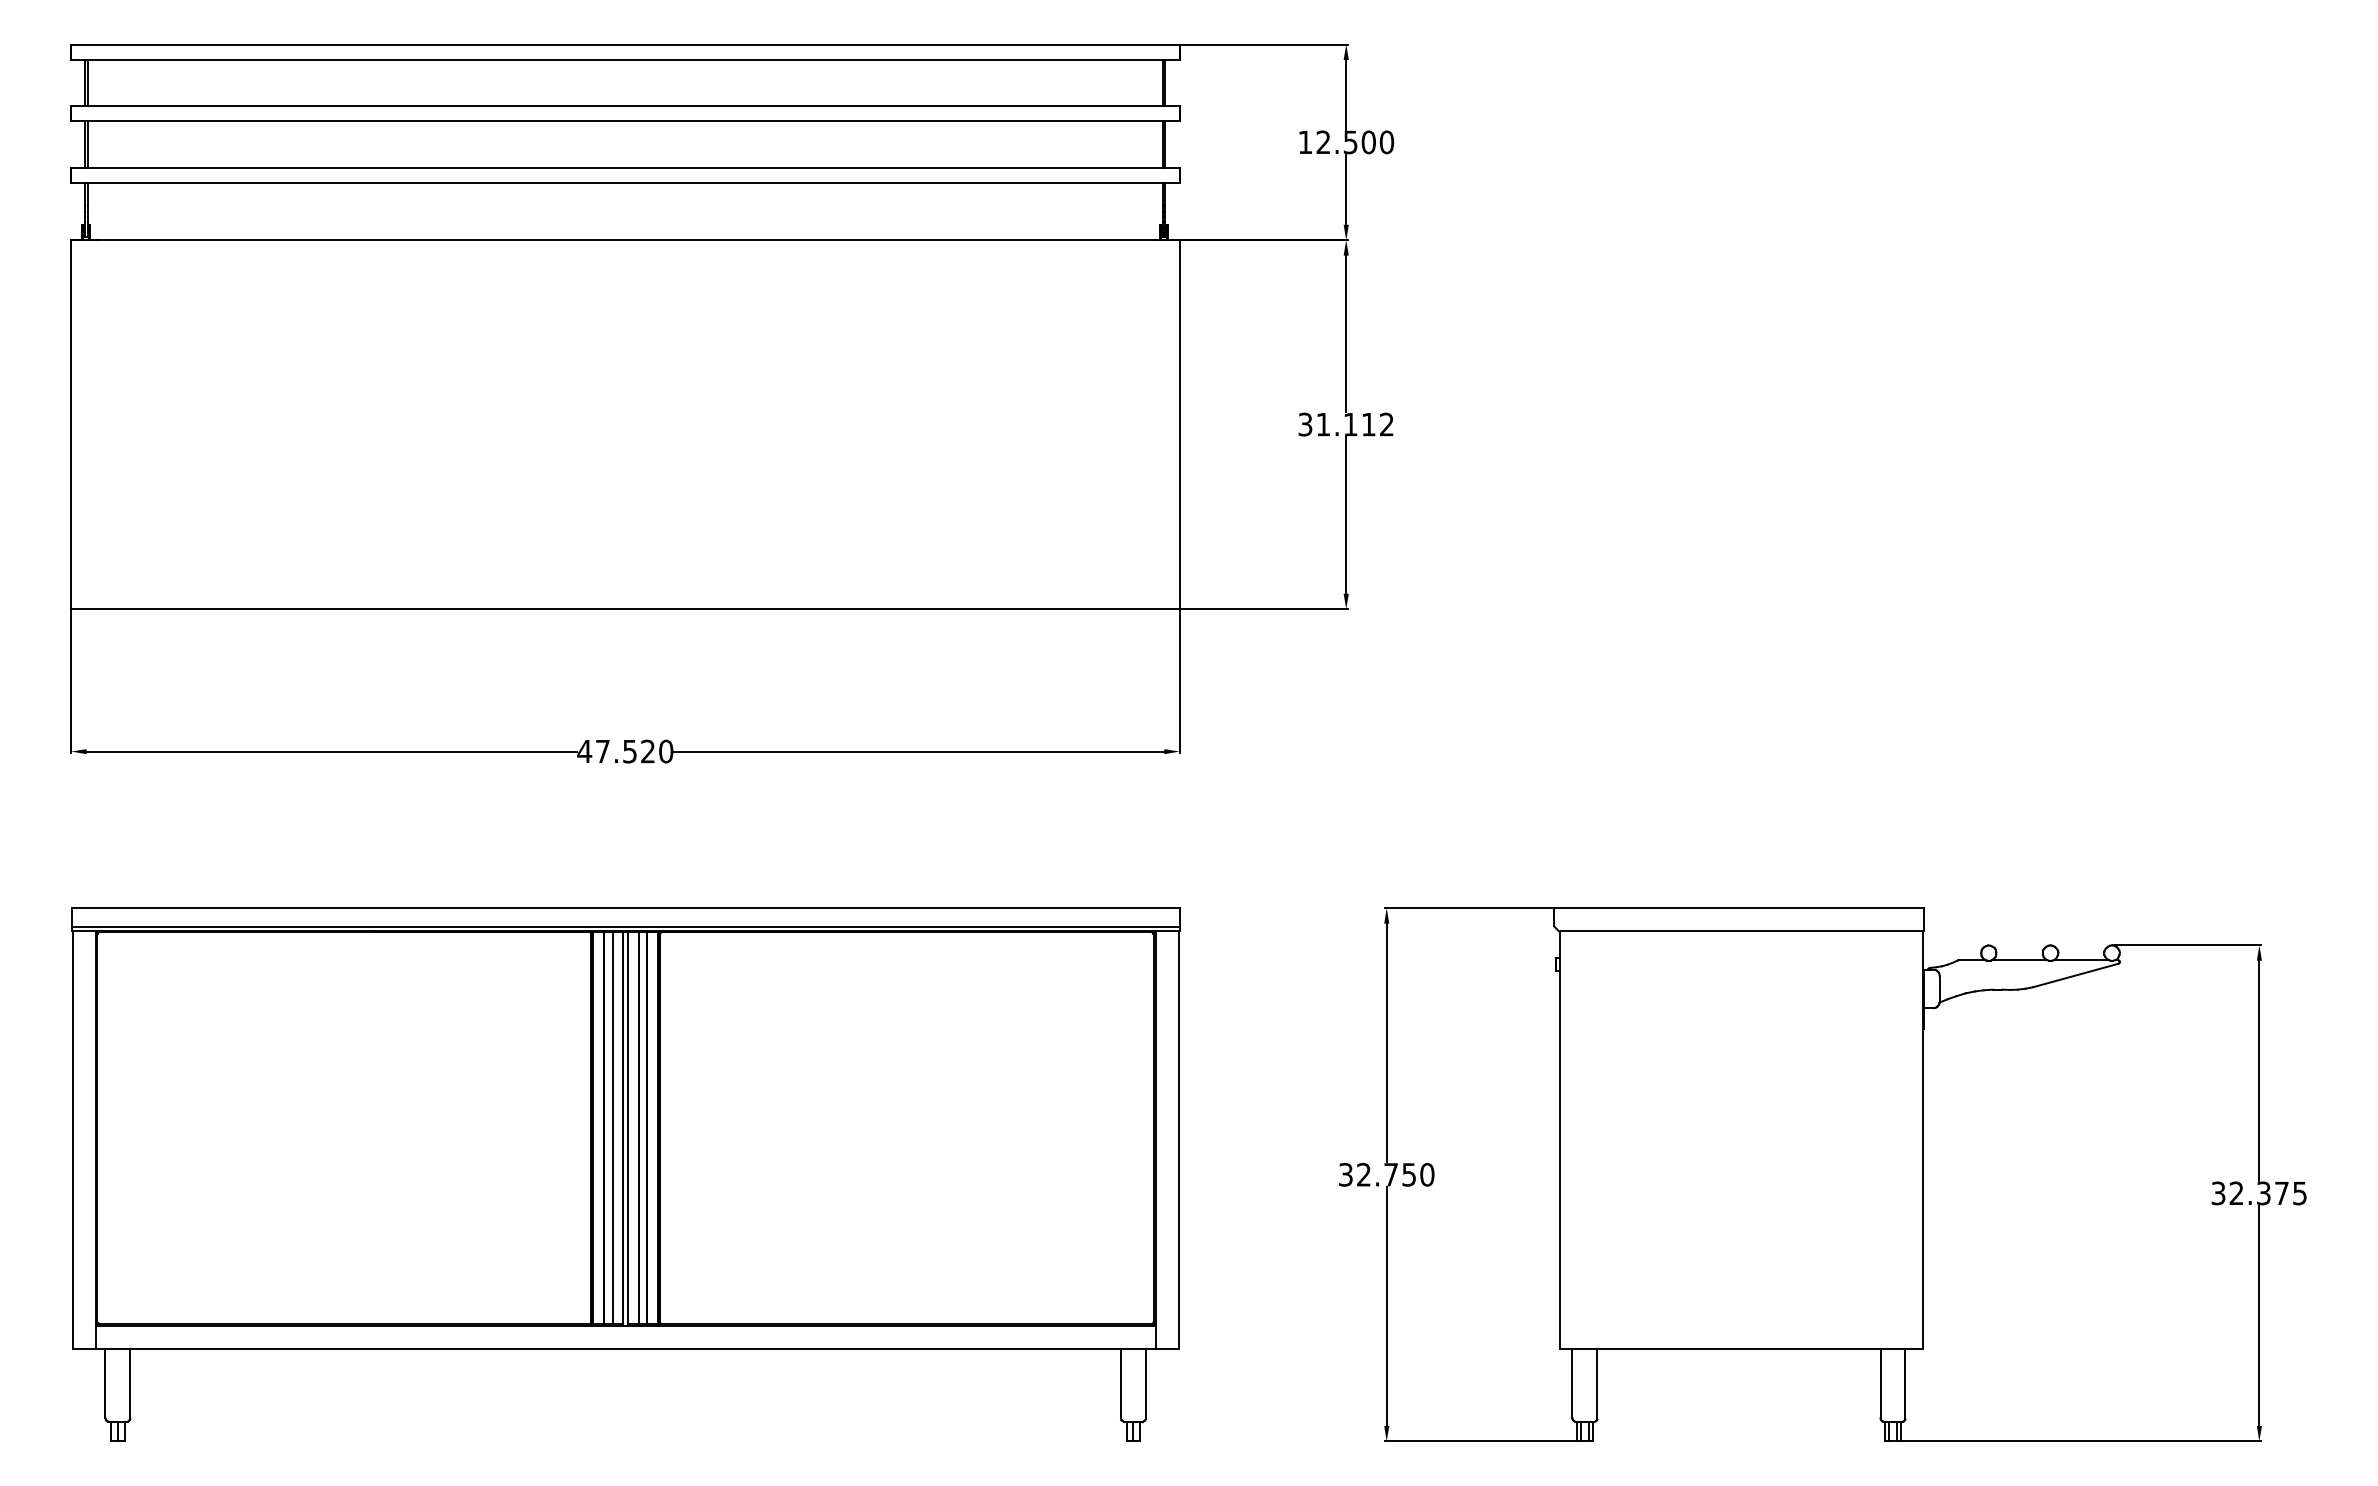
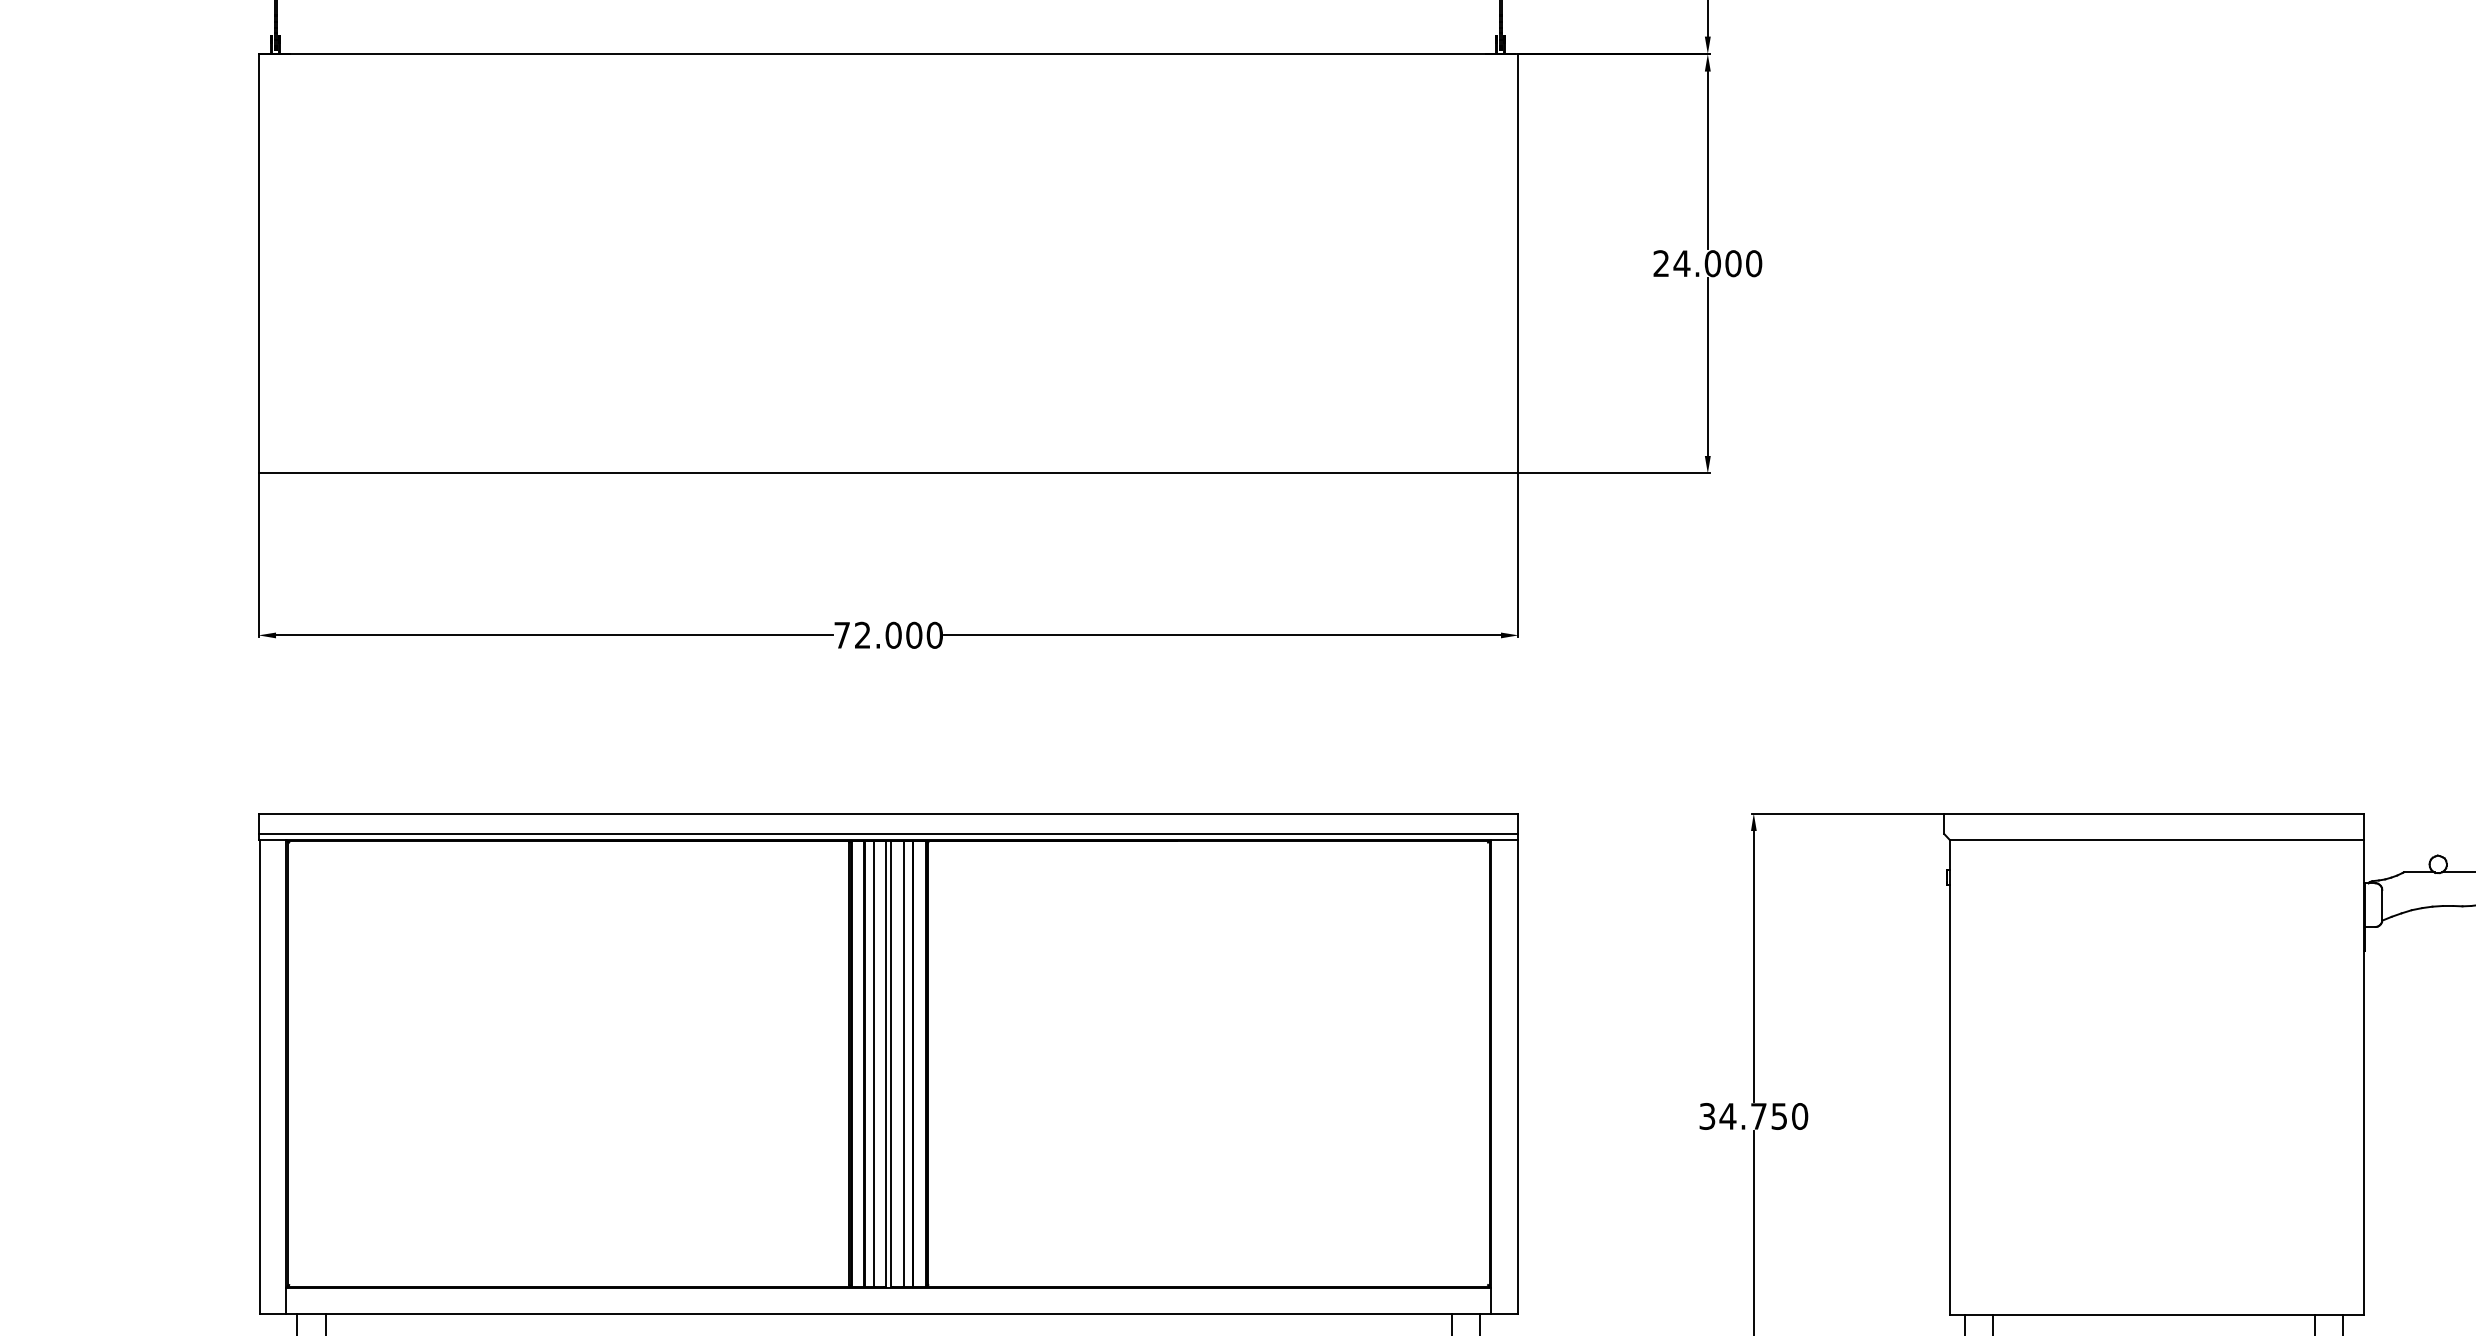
text: (1346, 424) -> (1708, 263), 31.112 -> 24.000
text: (616, 751) -> (878, 635), 47.520 -> 72.000
text: (1363, 1174) -> (1727, 1116), 32.750 -> 34.750

